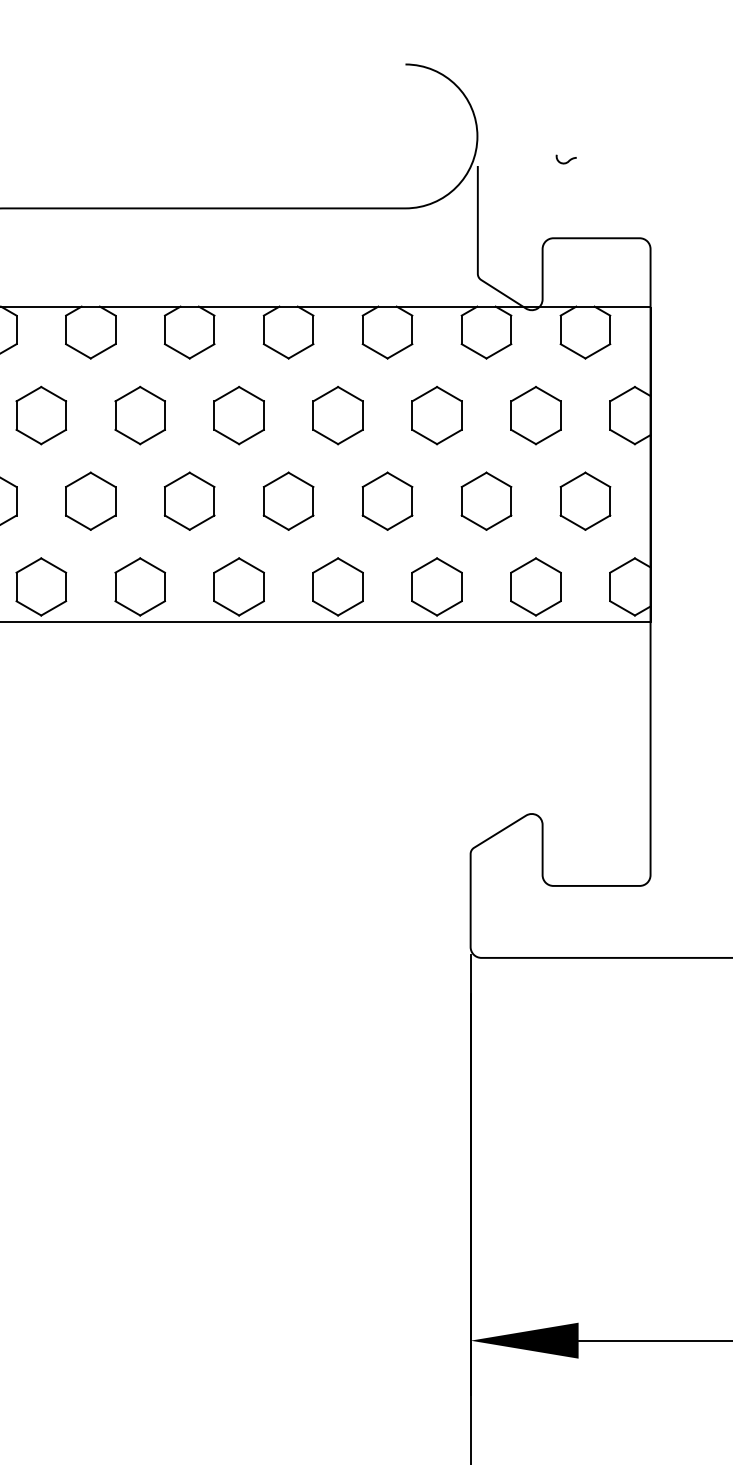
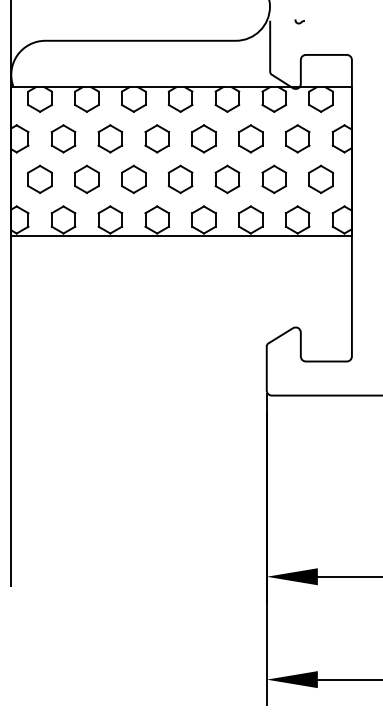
curve: (567, 159) -> (300, 21), moved

